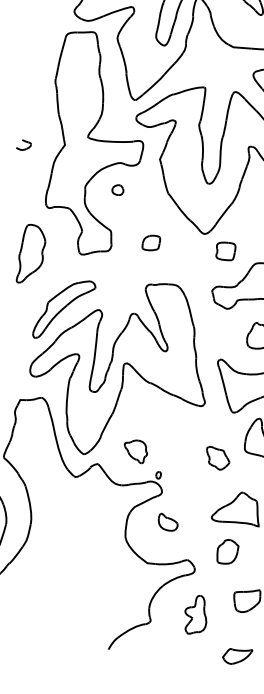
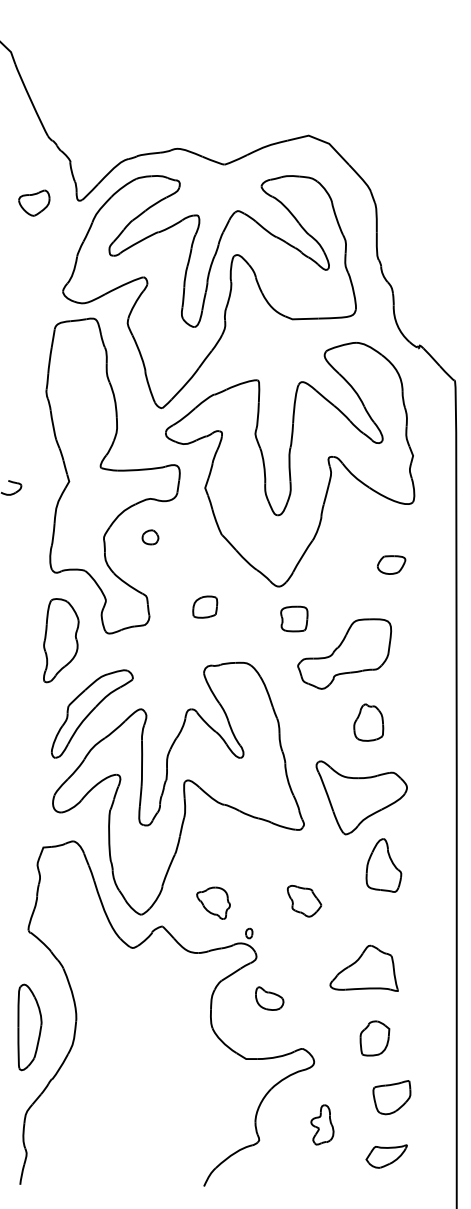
part: (225, 250) -> (294, 618), moved
part: (31, 254) -> (61, 640), moved
part: (217, 458) -> (304, 901), moved
part: (227, 551) -> (374, 1038), moved
part: (196, 614) -> (322, 1124), size x0.71
part: (237, 656) -> (386, 1156), moved

